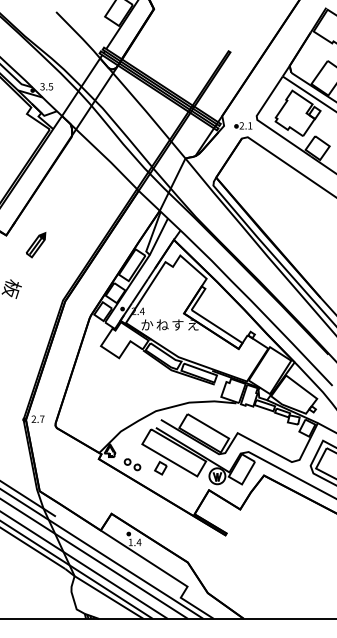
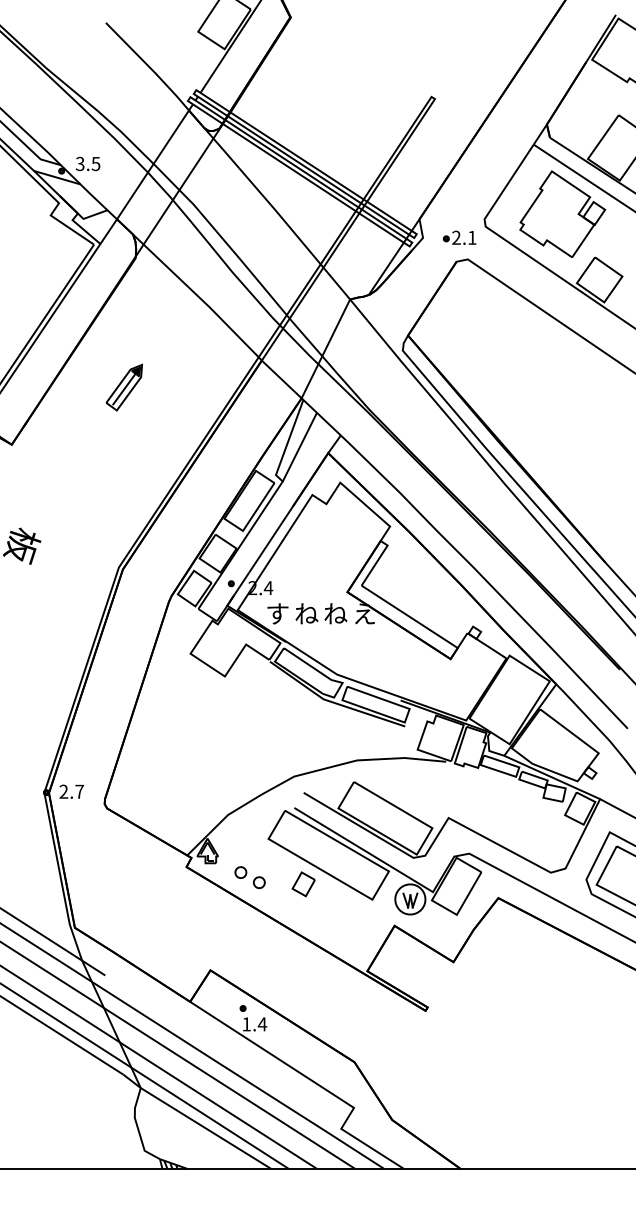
part: (35, 245) -> (123, 388), moved
text: (147, 324) -> (278, 612), か -> す
text: (177, 324) -> (334, 612), す -> ね

